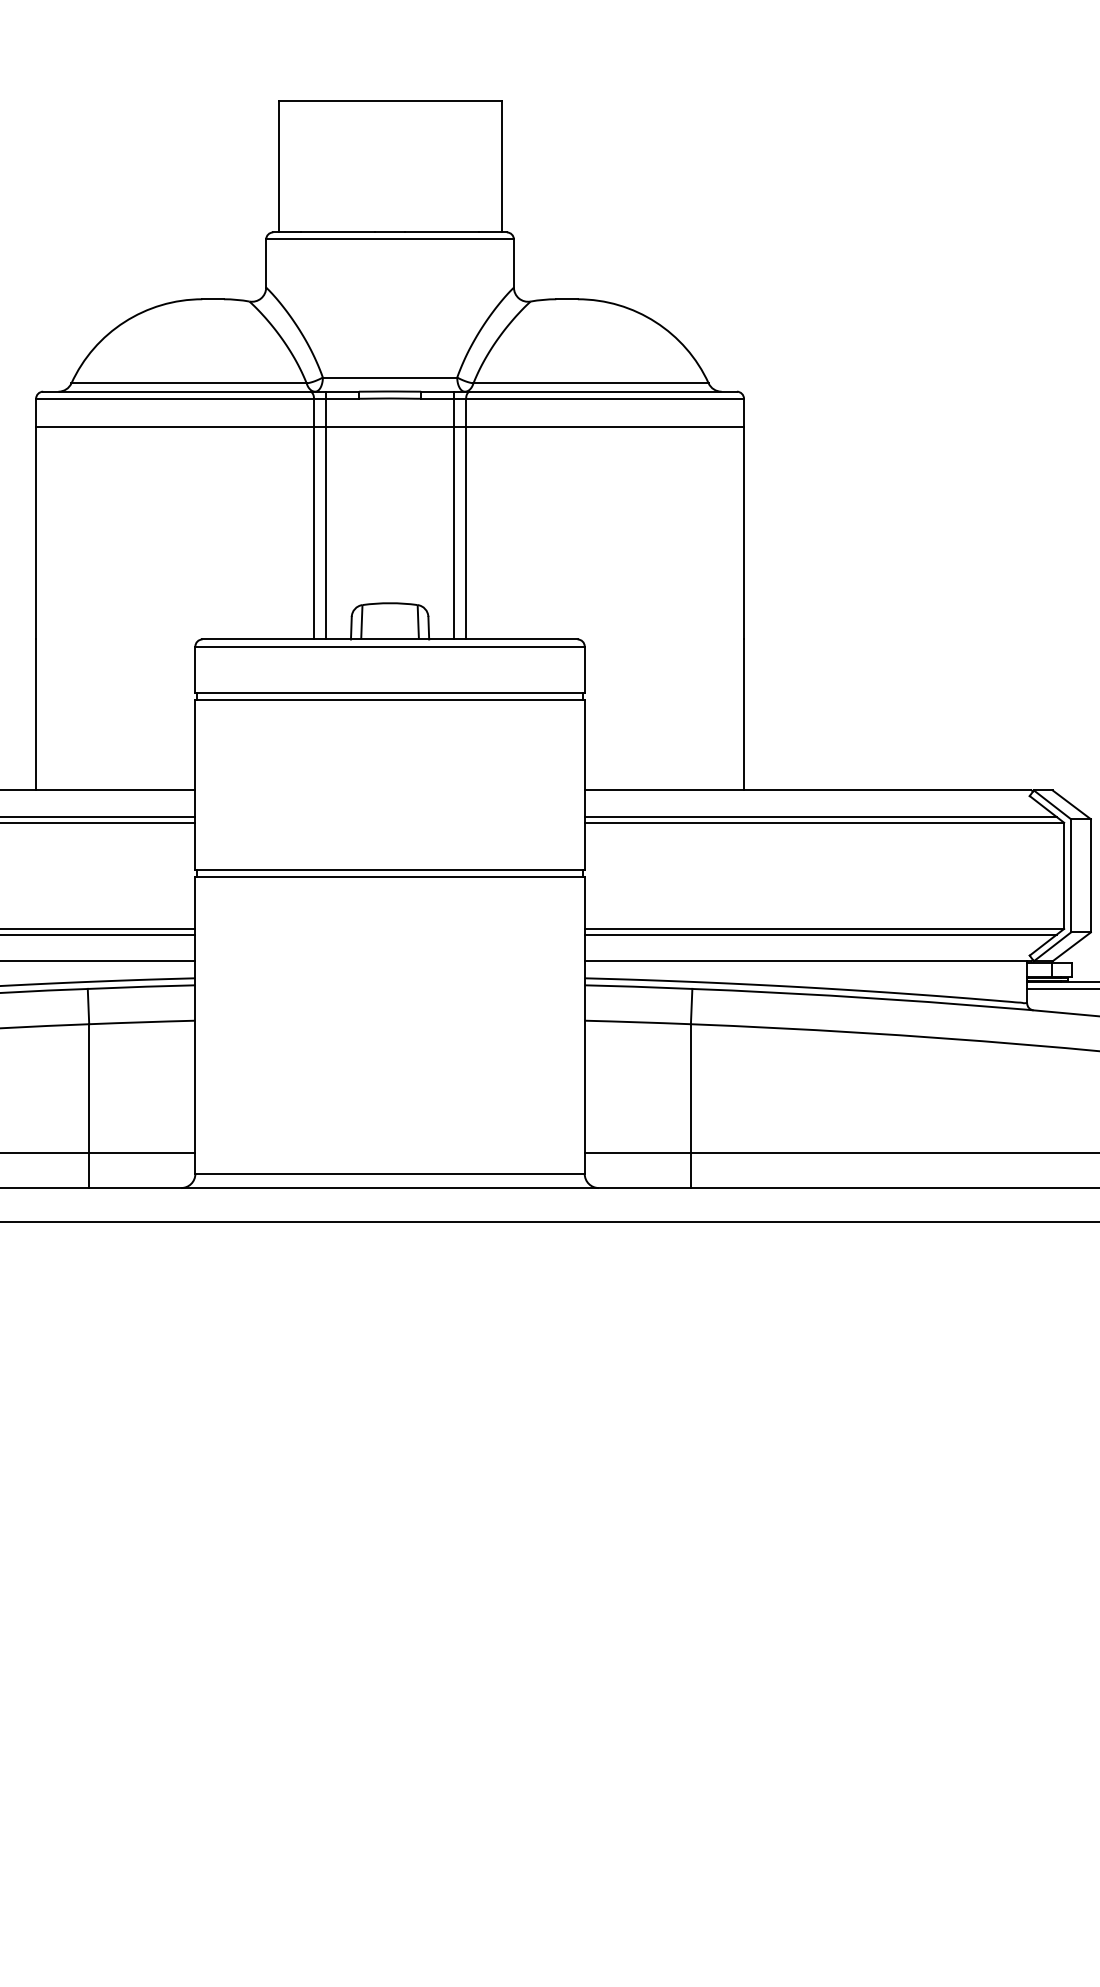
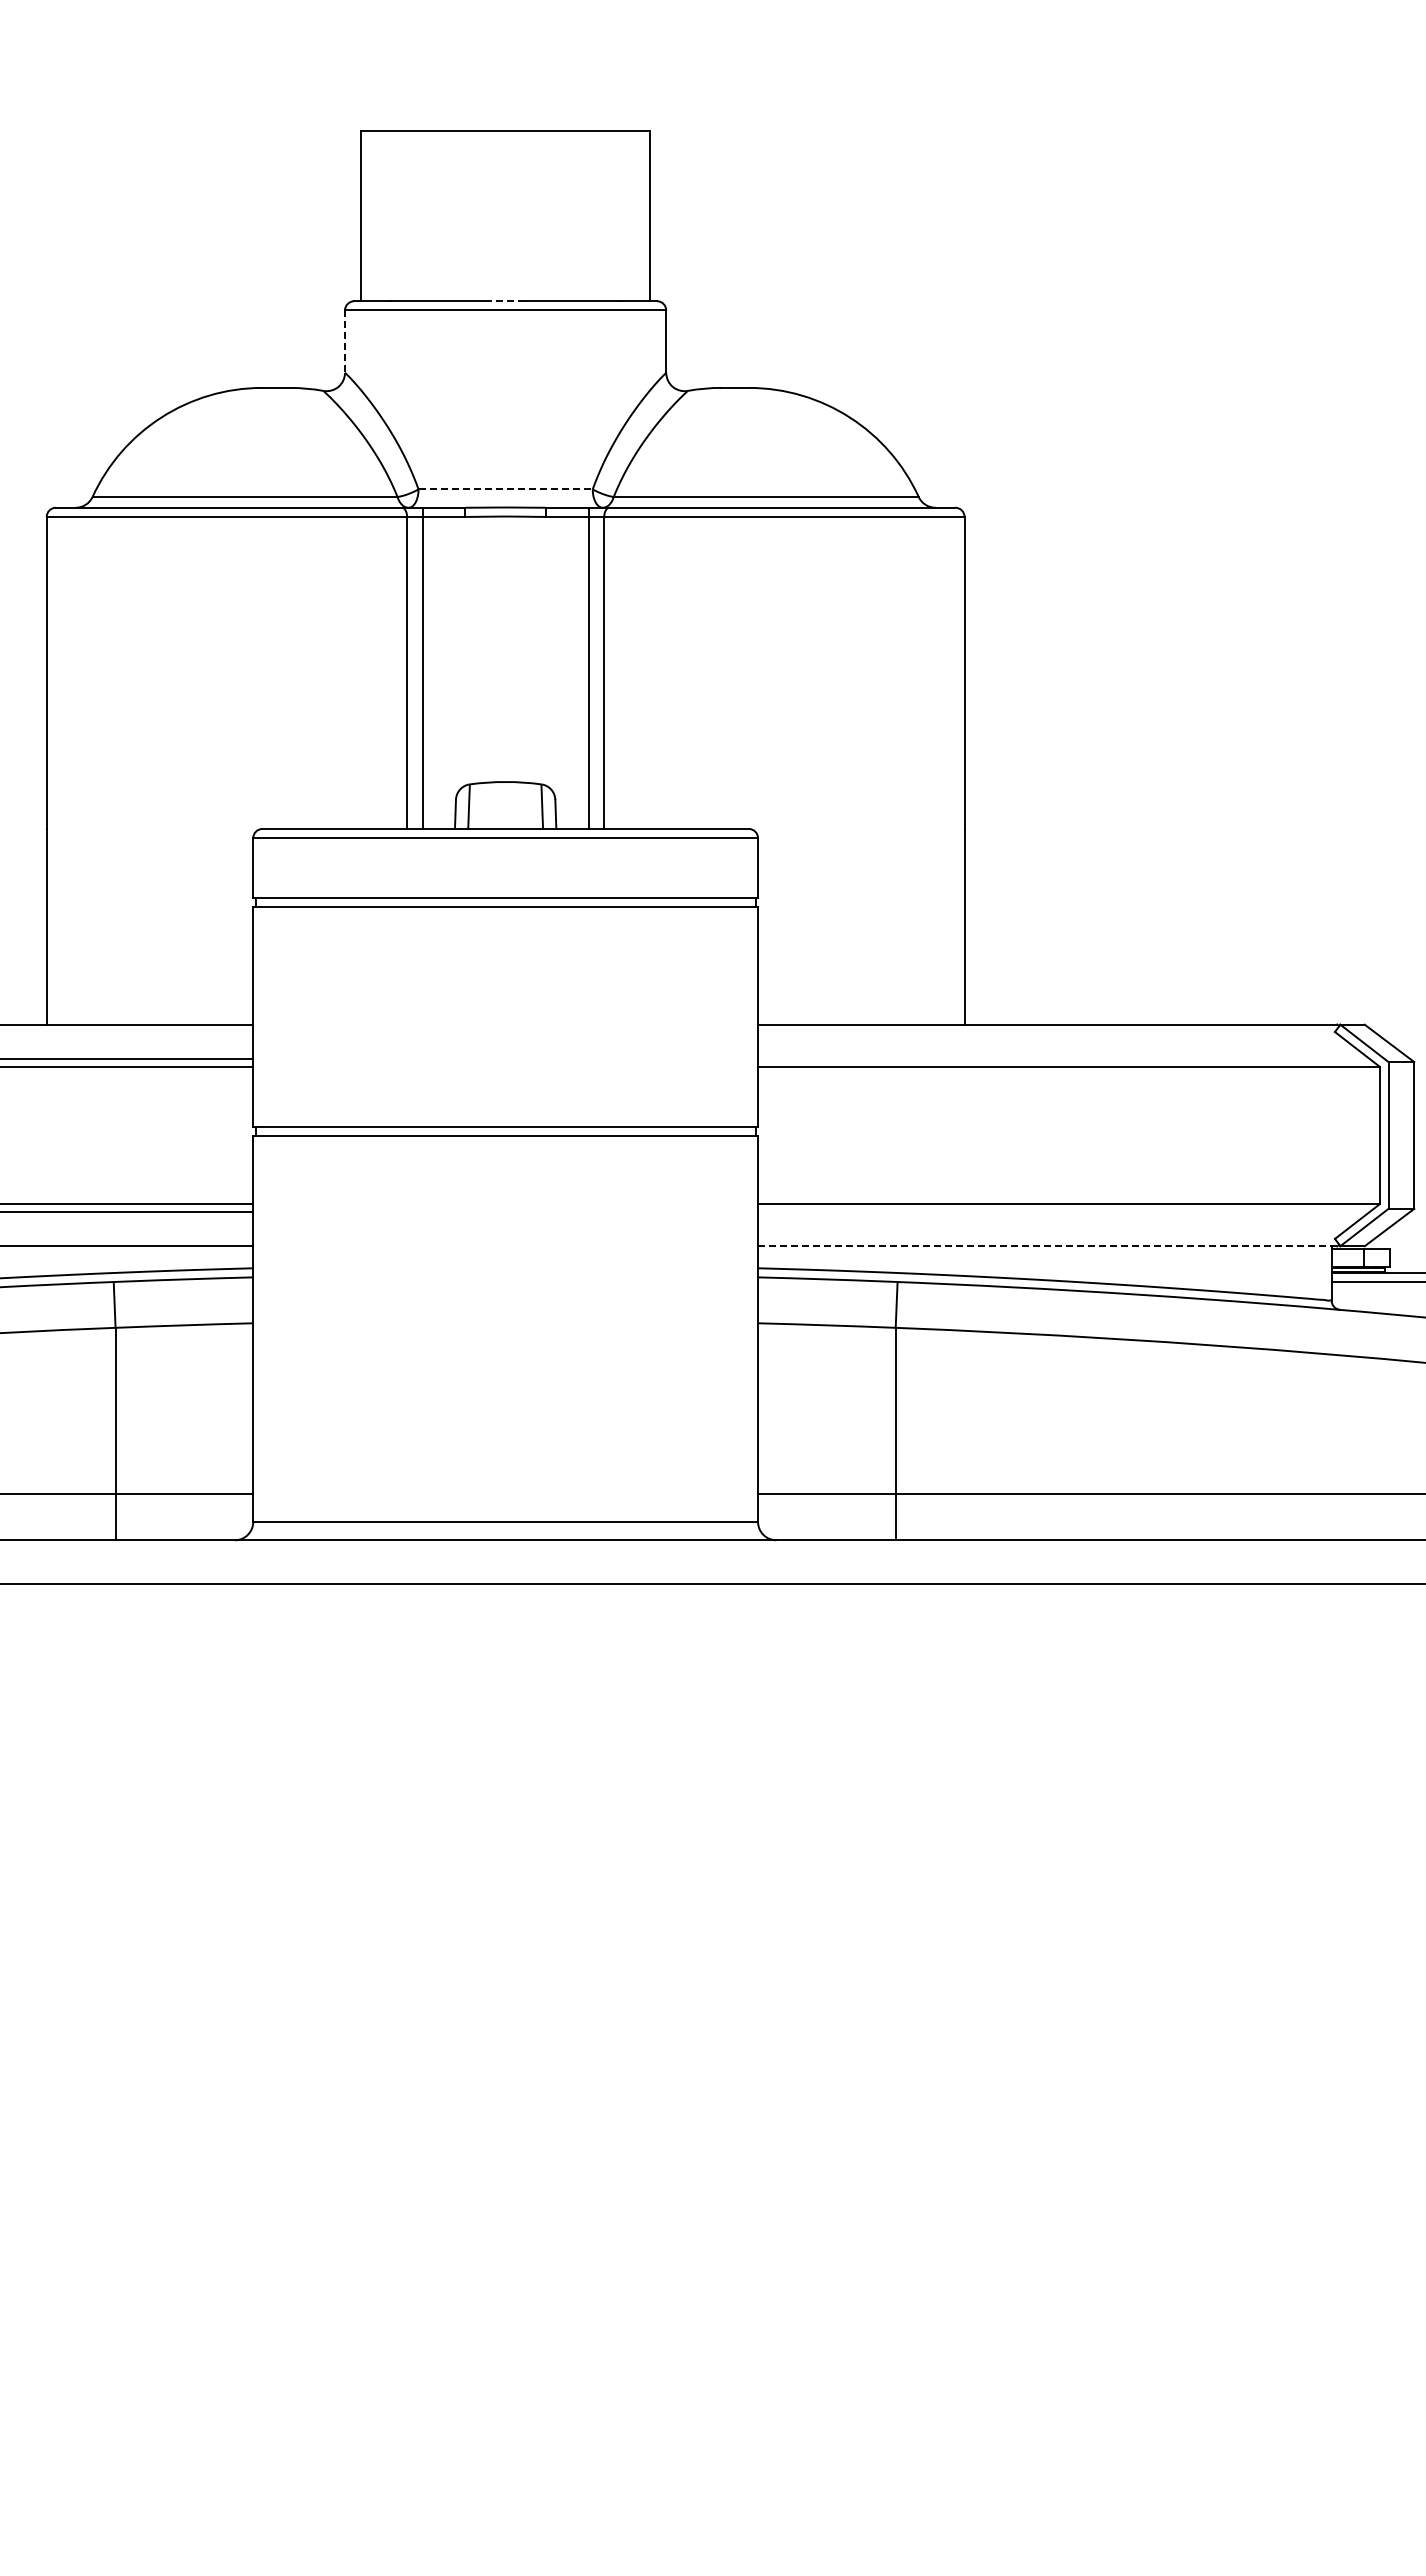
line: (389, 232) -> (505, 301), solid -> dashed
line: (266, 264) -> (345, 342), solid -> dashed
line: (390, 377) -> (506, 489), solid -> dashed
line: (389, 426) -> (505, 553), removed
line: (820, 817) -> (1063, 1059), removed
line: (820, 934) -> (1063, 1211), removed
line: (807, 961) -> (1047, 1246), solid -> dashed

